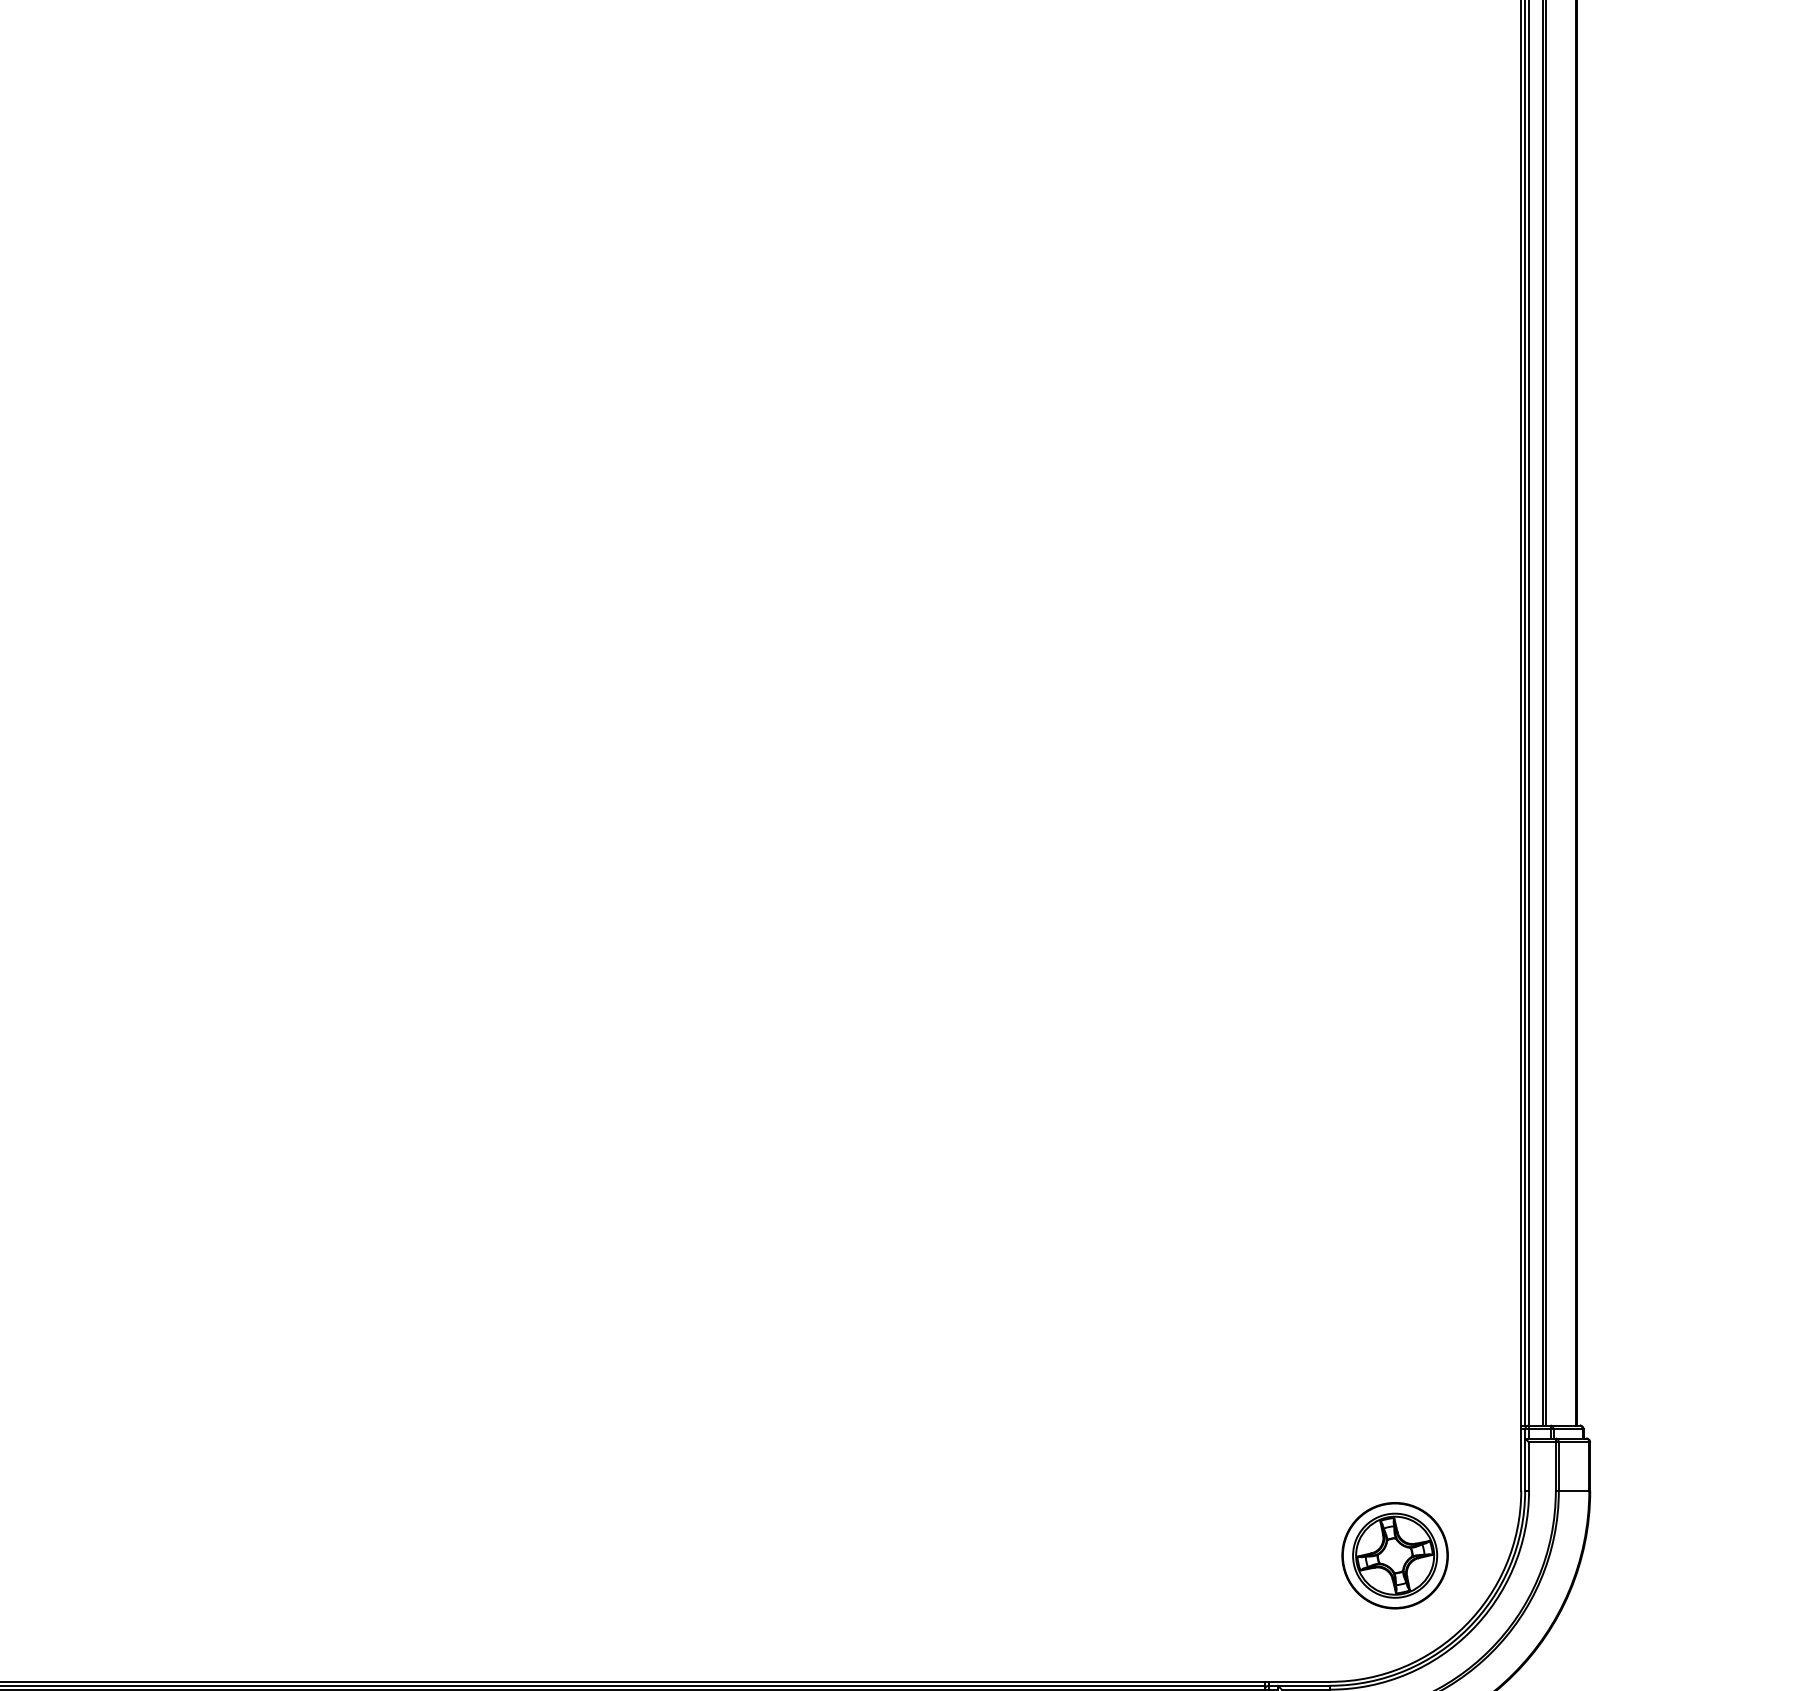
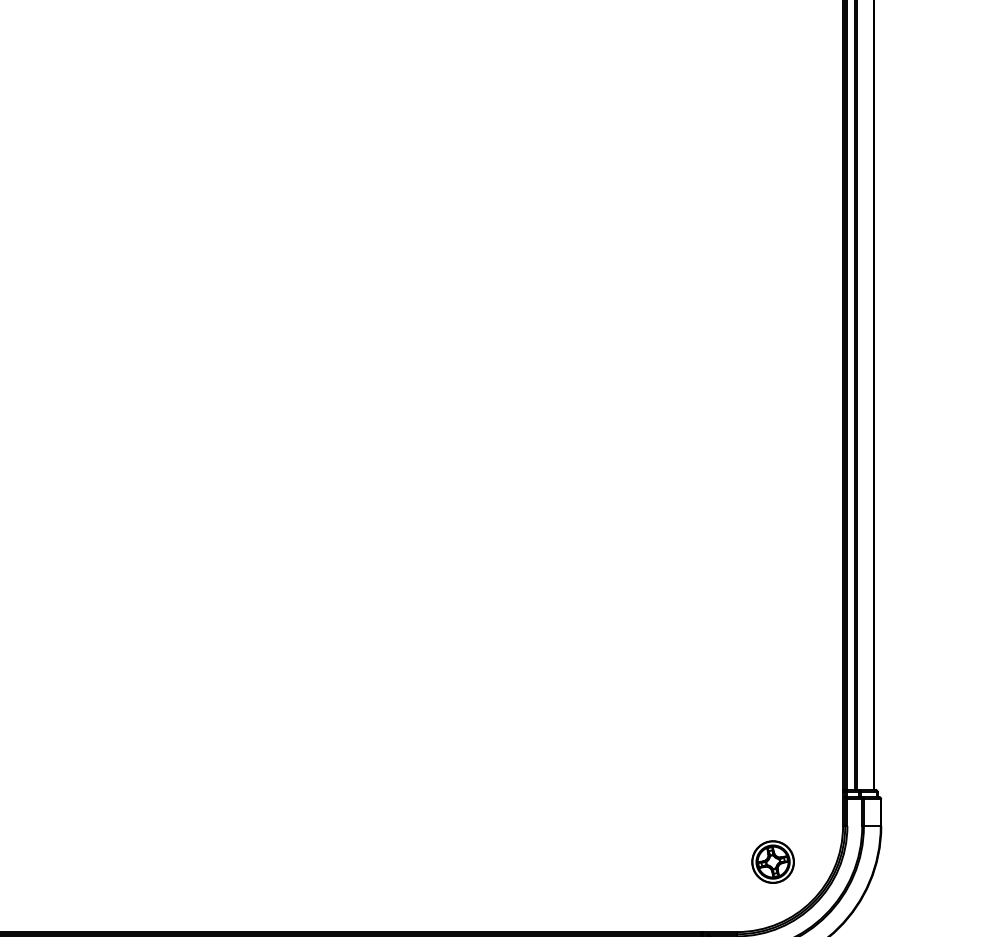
part: (1393, 1554) -> (772, 861), size x0.71

